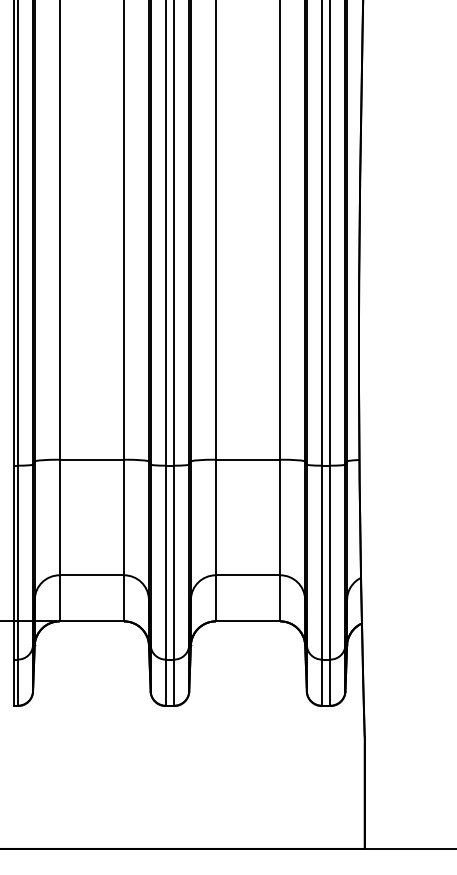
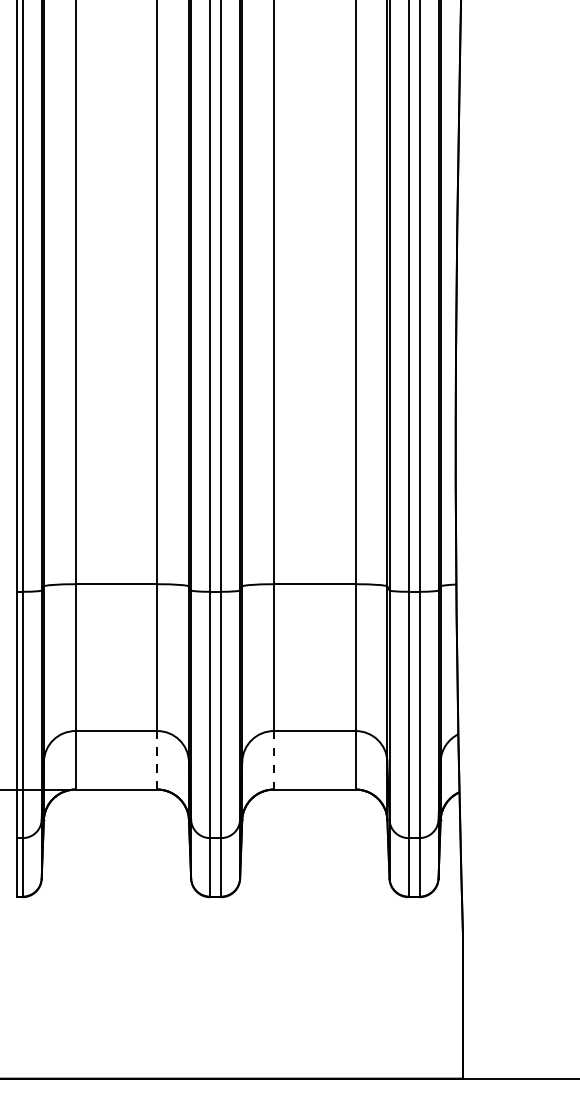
line: (124, 597) -> (157, 759), solid -> dashed
line: (216, 598) -> (274, 760), solid -> dashed

